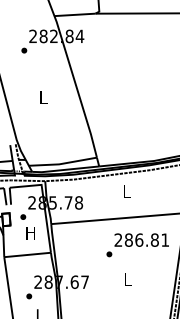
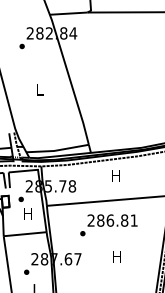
text: (126, 191) -> (116, 175), L -> H
text: (137, 245) -> (108, 225), moved
text: (127, 279) -> (116, 256), L -> H

